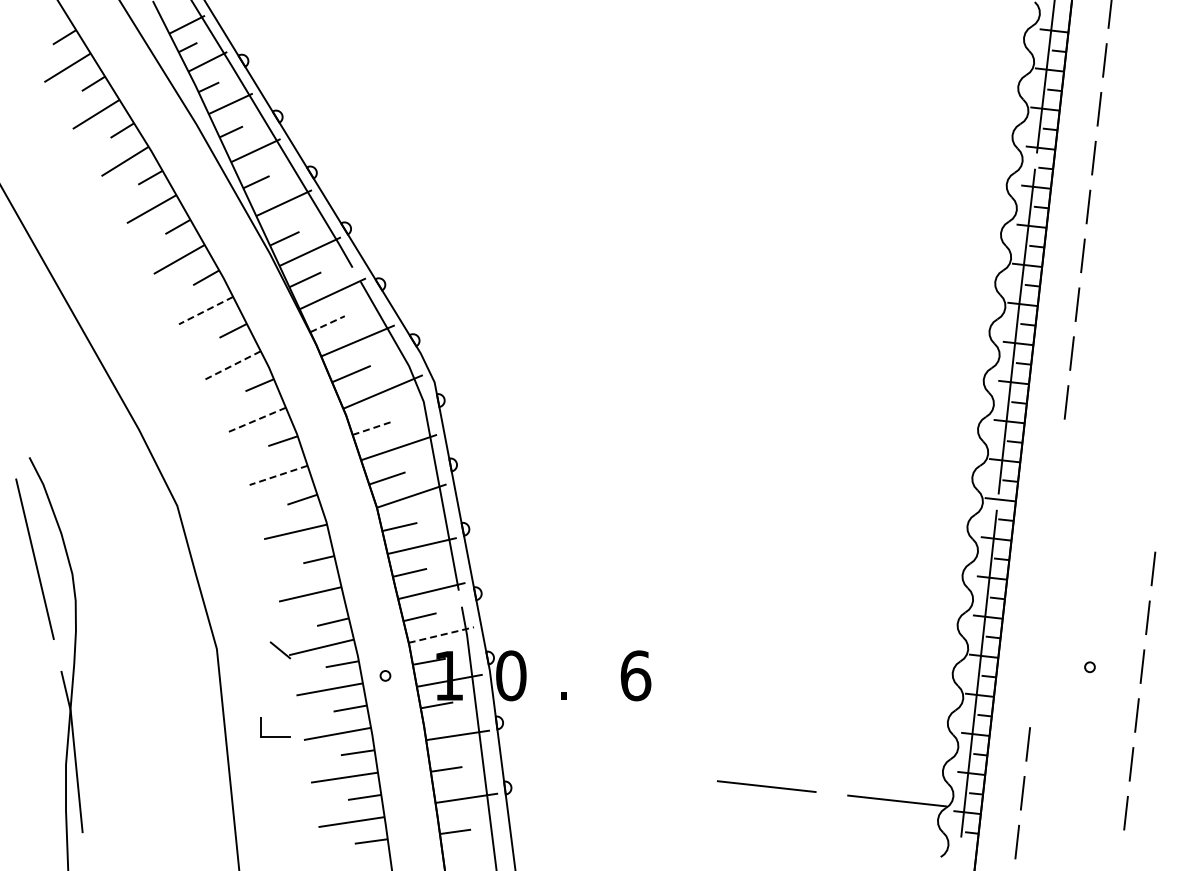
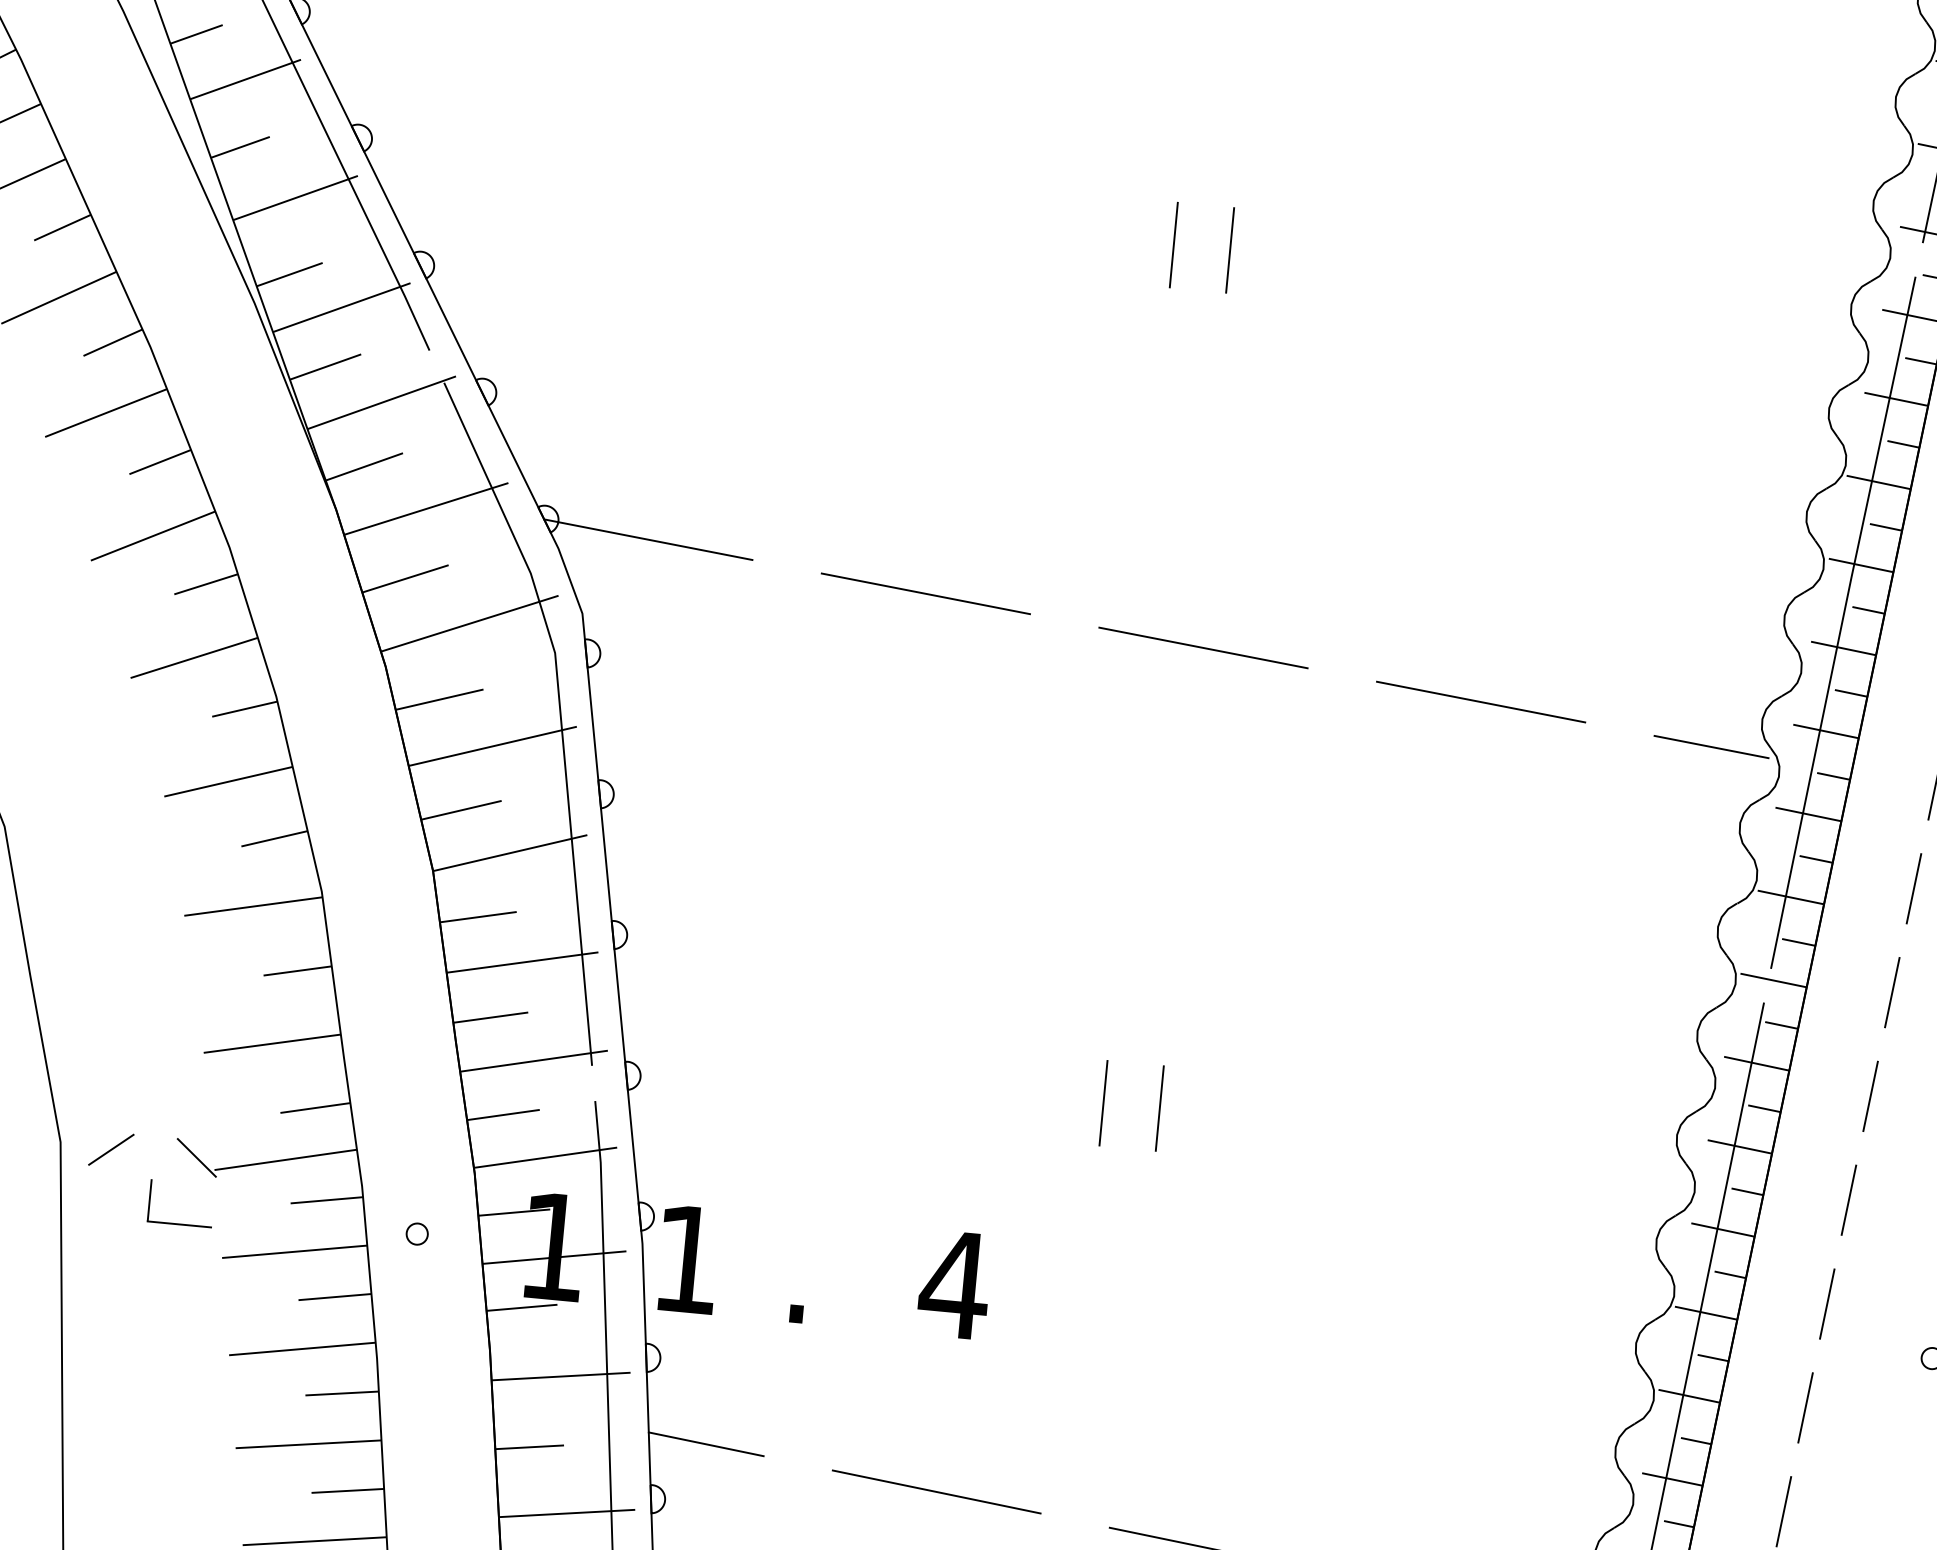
line: (691, 186) -> (1173, 245), added
line: (717, 186) -> (1229, 250), added
line: (205, 310) -> (104, 412), dashed -> solid
line: (328, 323) -> (366, 465), dashed -> solid
line: (461, 345) -> (647, 539), added
line: (592, 358) -> (926, 594), added
line: (233, 365) -> (153, 536), dashed -> solid
line: (722, 370) -> (1203, 646), added
line: (853, 383) -> (1481, 701), added
line: (961, 394) -> (1711, 746), added
line: (257, 419) -> (194, 657), dashed -> solid
line: (372, 428) -> (439, 700), dashed -> solid
line: (1060, 451) -> (1912, 889), added
line: (278, 475) -> (228, 781), dashed -> solid
line: (1055, 499) -> (1892, 991), added
line: (1049, 548) -> (1869, 1095), added
line: (696, 585) -> (1103, 1103), added
line: (722, 585) -> (1159, 1108), added
line: (1044, 597) -> (1848, 1199), added
line: (441, 635) -> (545, 1158), dashed -> solid
line: (1038, 646) -> (1825, 1303), added
line: (240, 650) -> (110, 1150), added
text: (511, 675) -> (688, 1258), 0 -> 1
text: (635, 675) -> (954, 1283), 6 -> 4
line: (1033, 695) -> (1805, 1407), added
part: (275, 736) -> (179, 1223), moved
line: (527, 760) -> (705, 1444), added
line: (636, 771) -> (937, 1490), added

